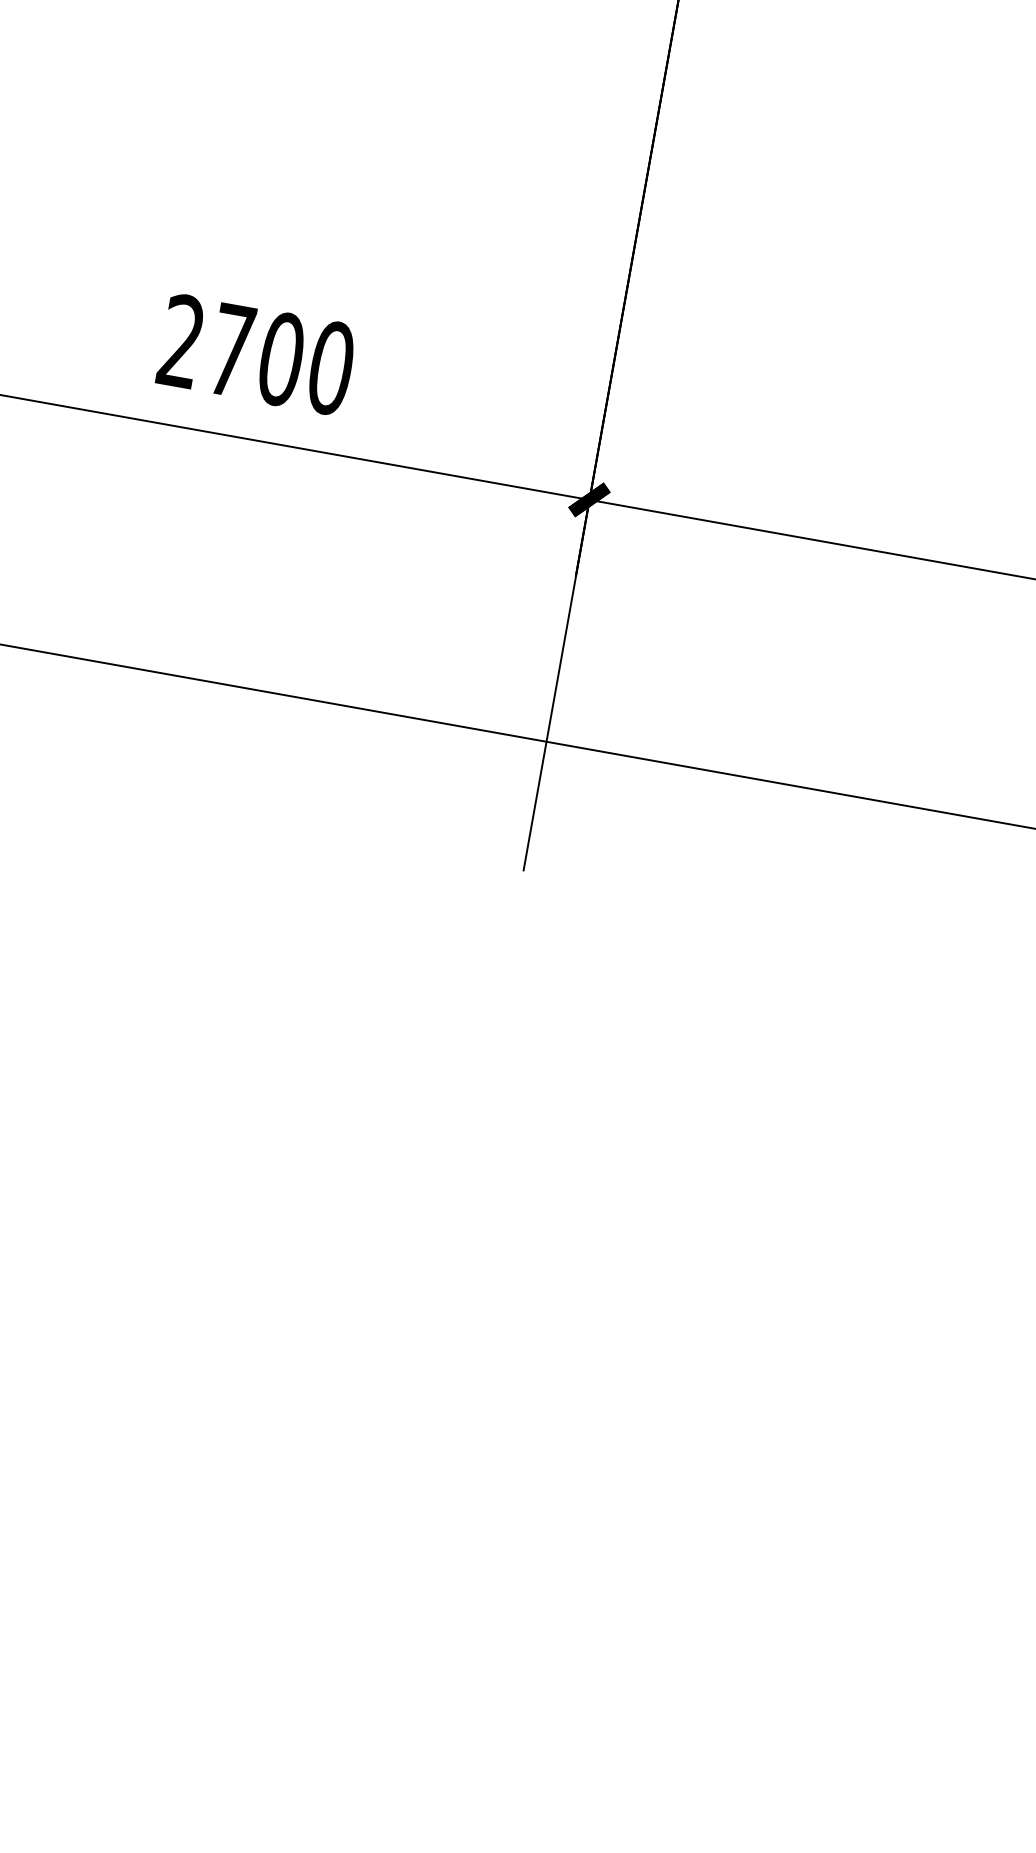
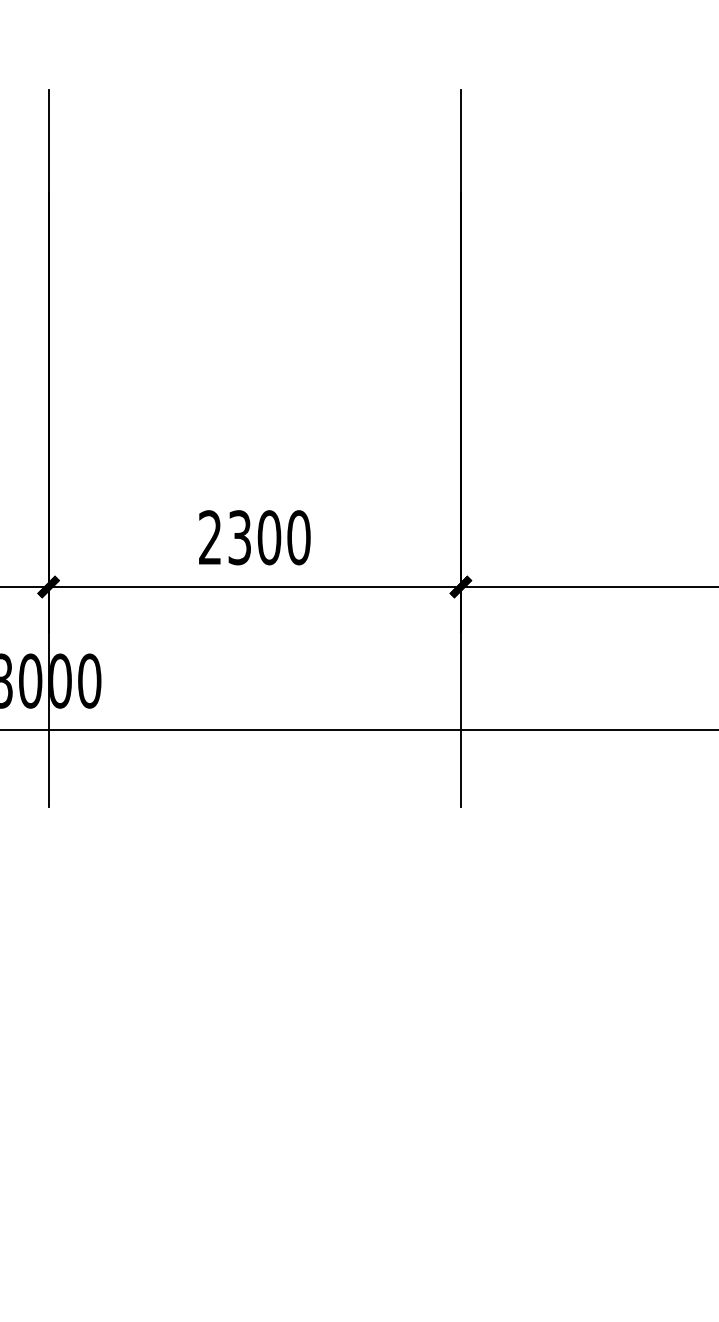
text: (231, 349) -> (239, 537), 2700 -> 2300

